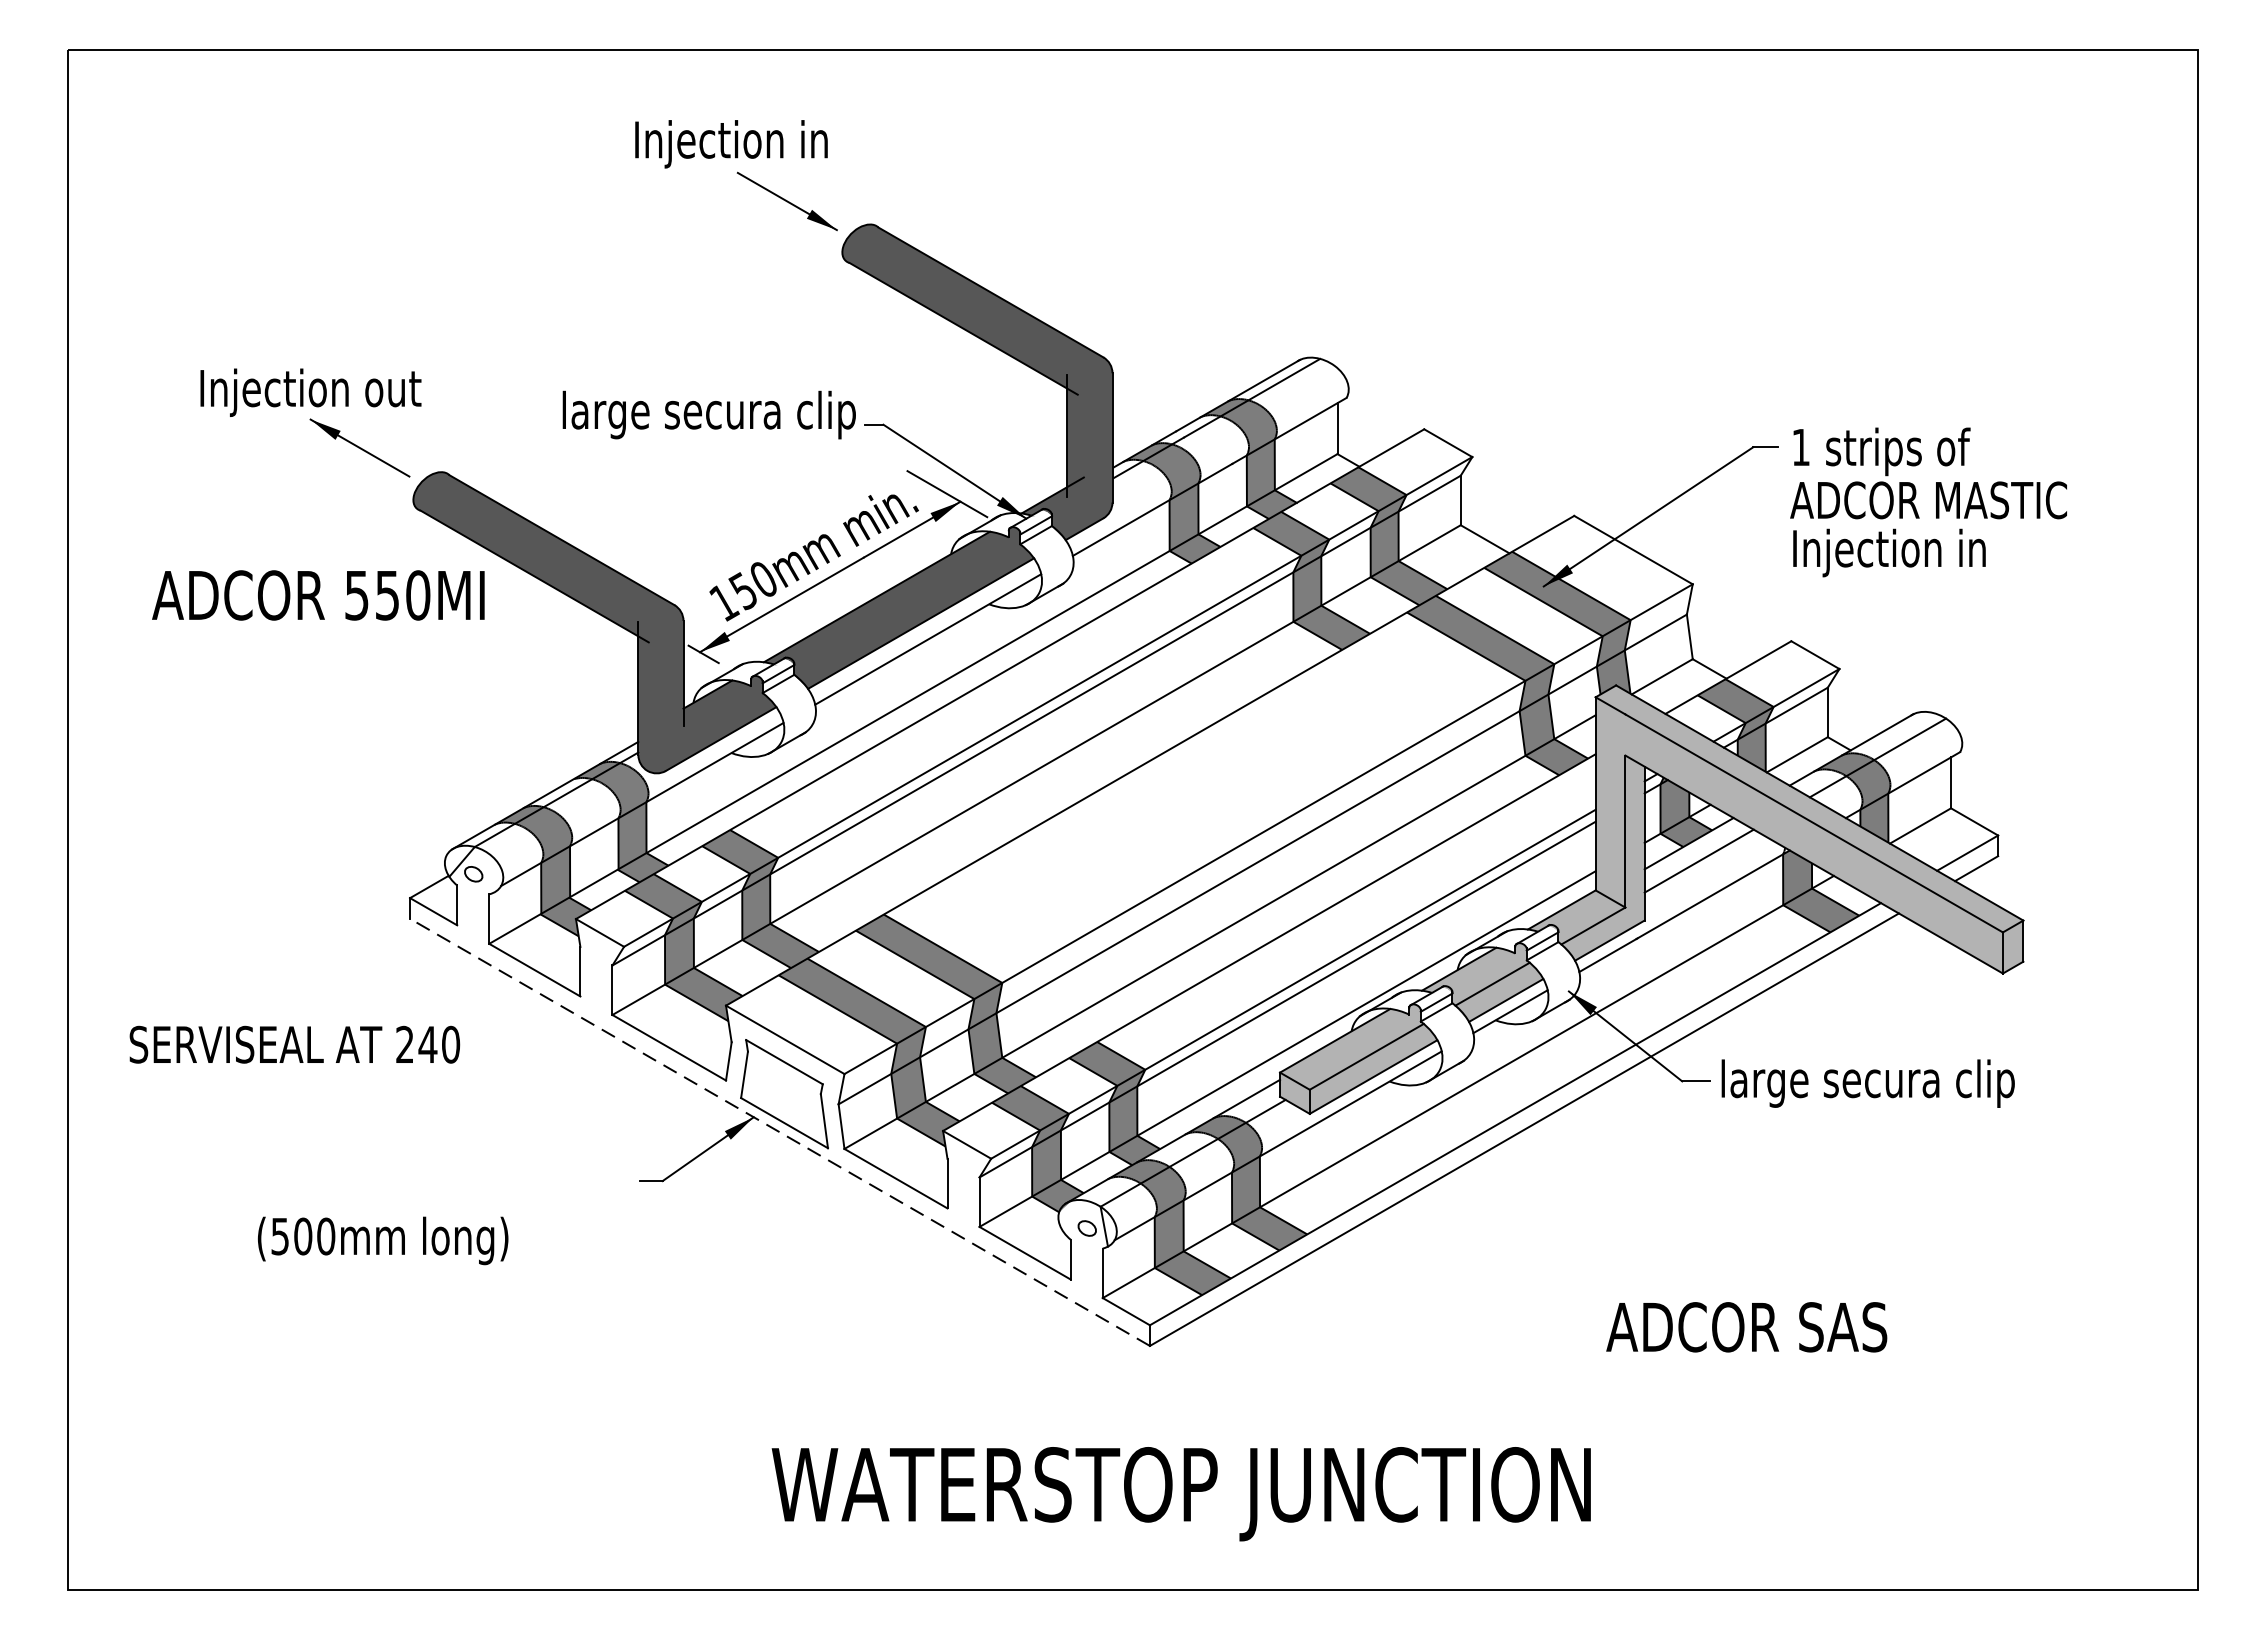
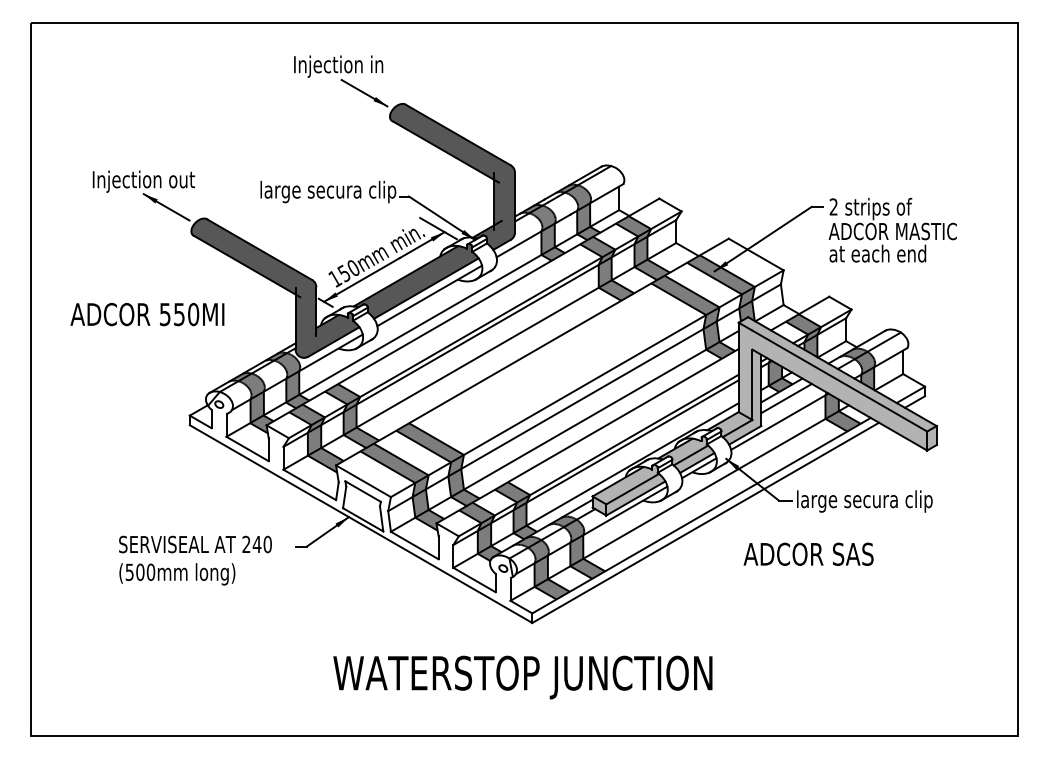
text: (1800, 446) -> (833, 206), 1 -> 2
text: (1895, 552) -> (877, 255), Injection in -> at each end
text: (318, 595) -> (147, 314), moved
text: (294, 1044) -> (195, 544), moved
line: (780, 1133) -> (361, 524), dashed -> solid
text: (1746, 1325) -> (808, 553), moved
text: (1180, 1493) -> (522, 677), moved

